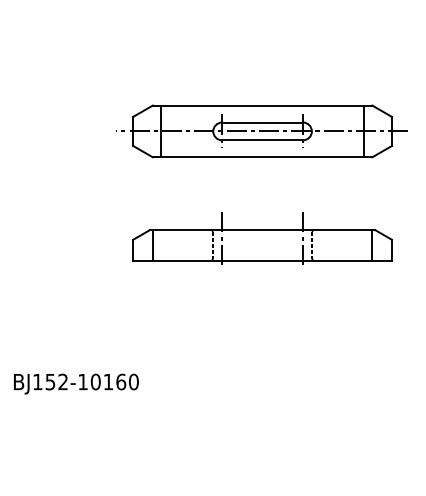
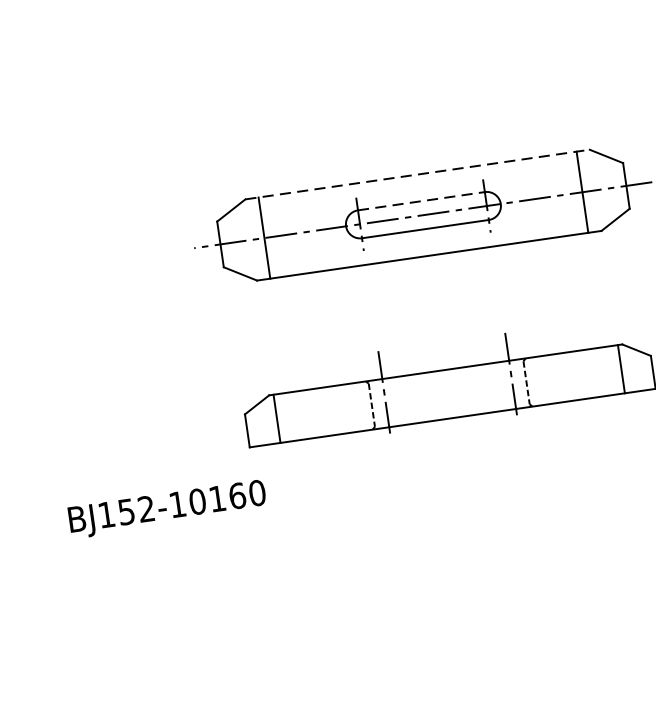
line: (262, 105) -> (417, 174), solid -> dashed
line: (263, 122) -> (422, 200), solid -> dashed
text: (76, 383) -> (167, 508), moved

